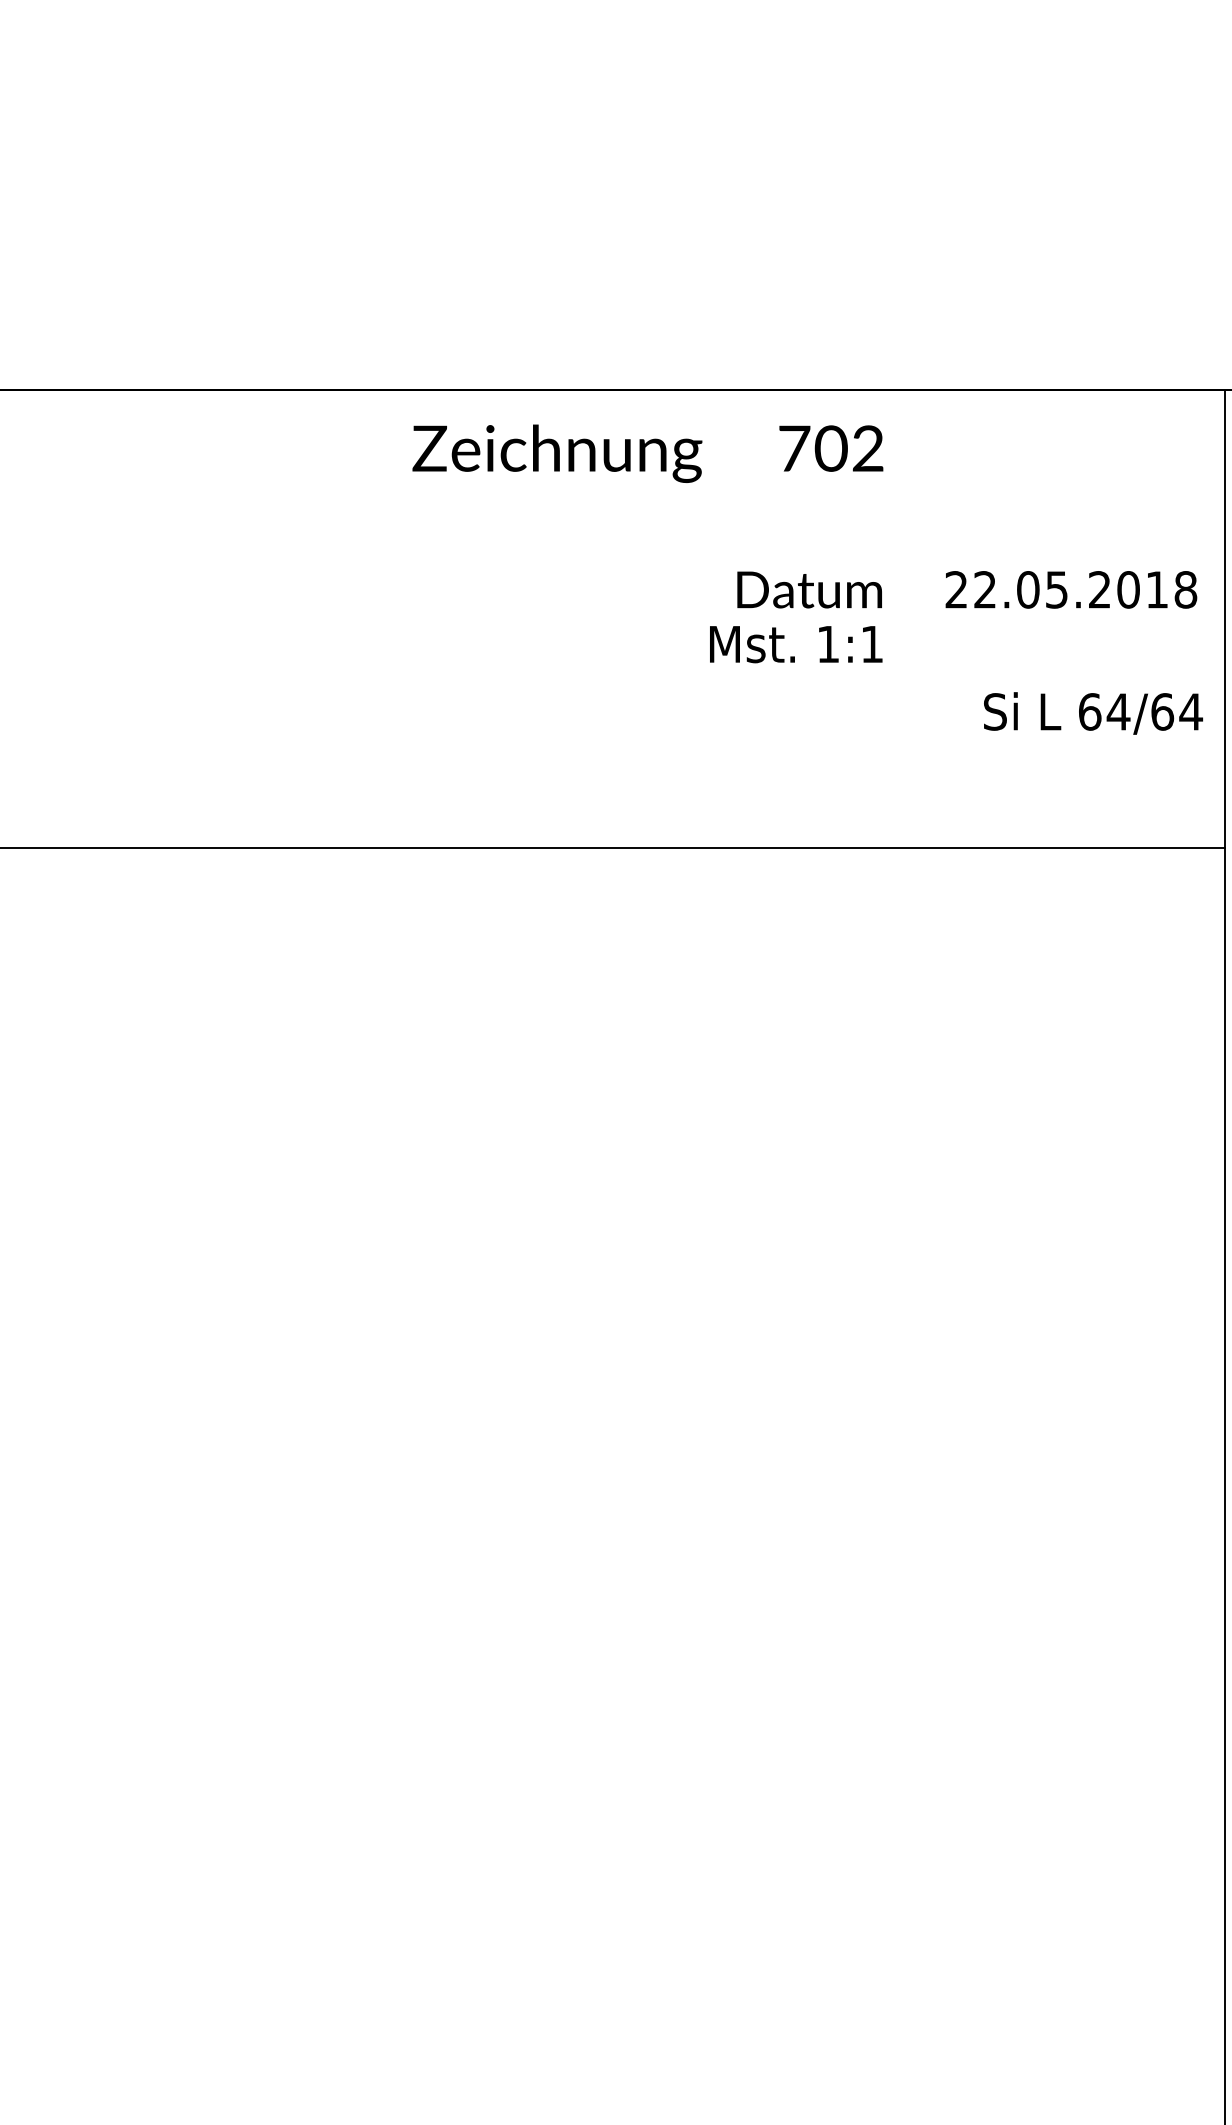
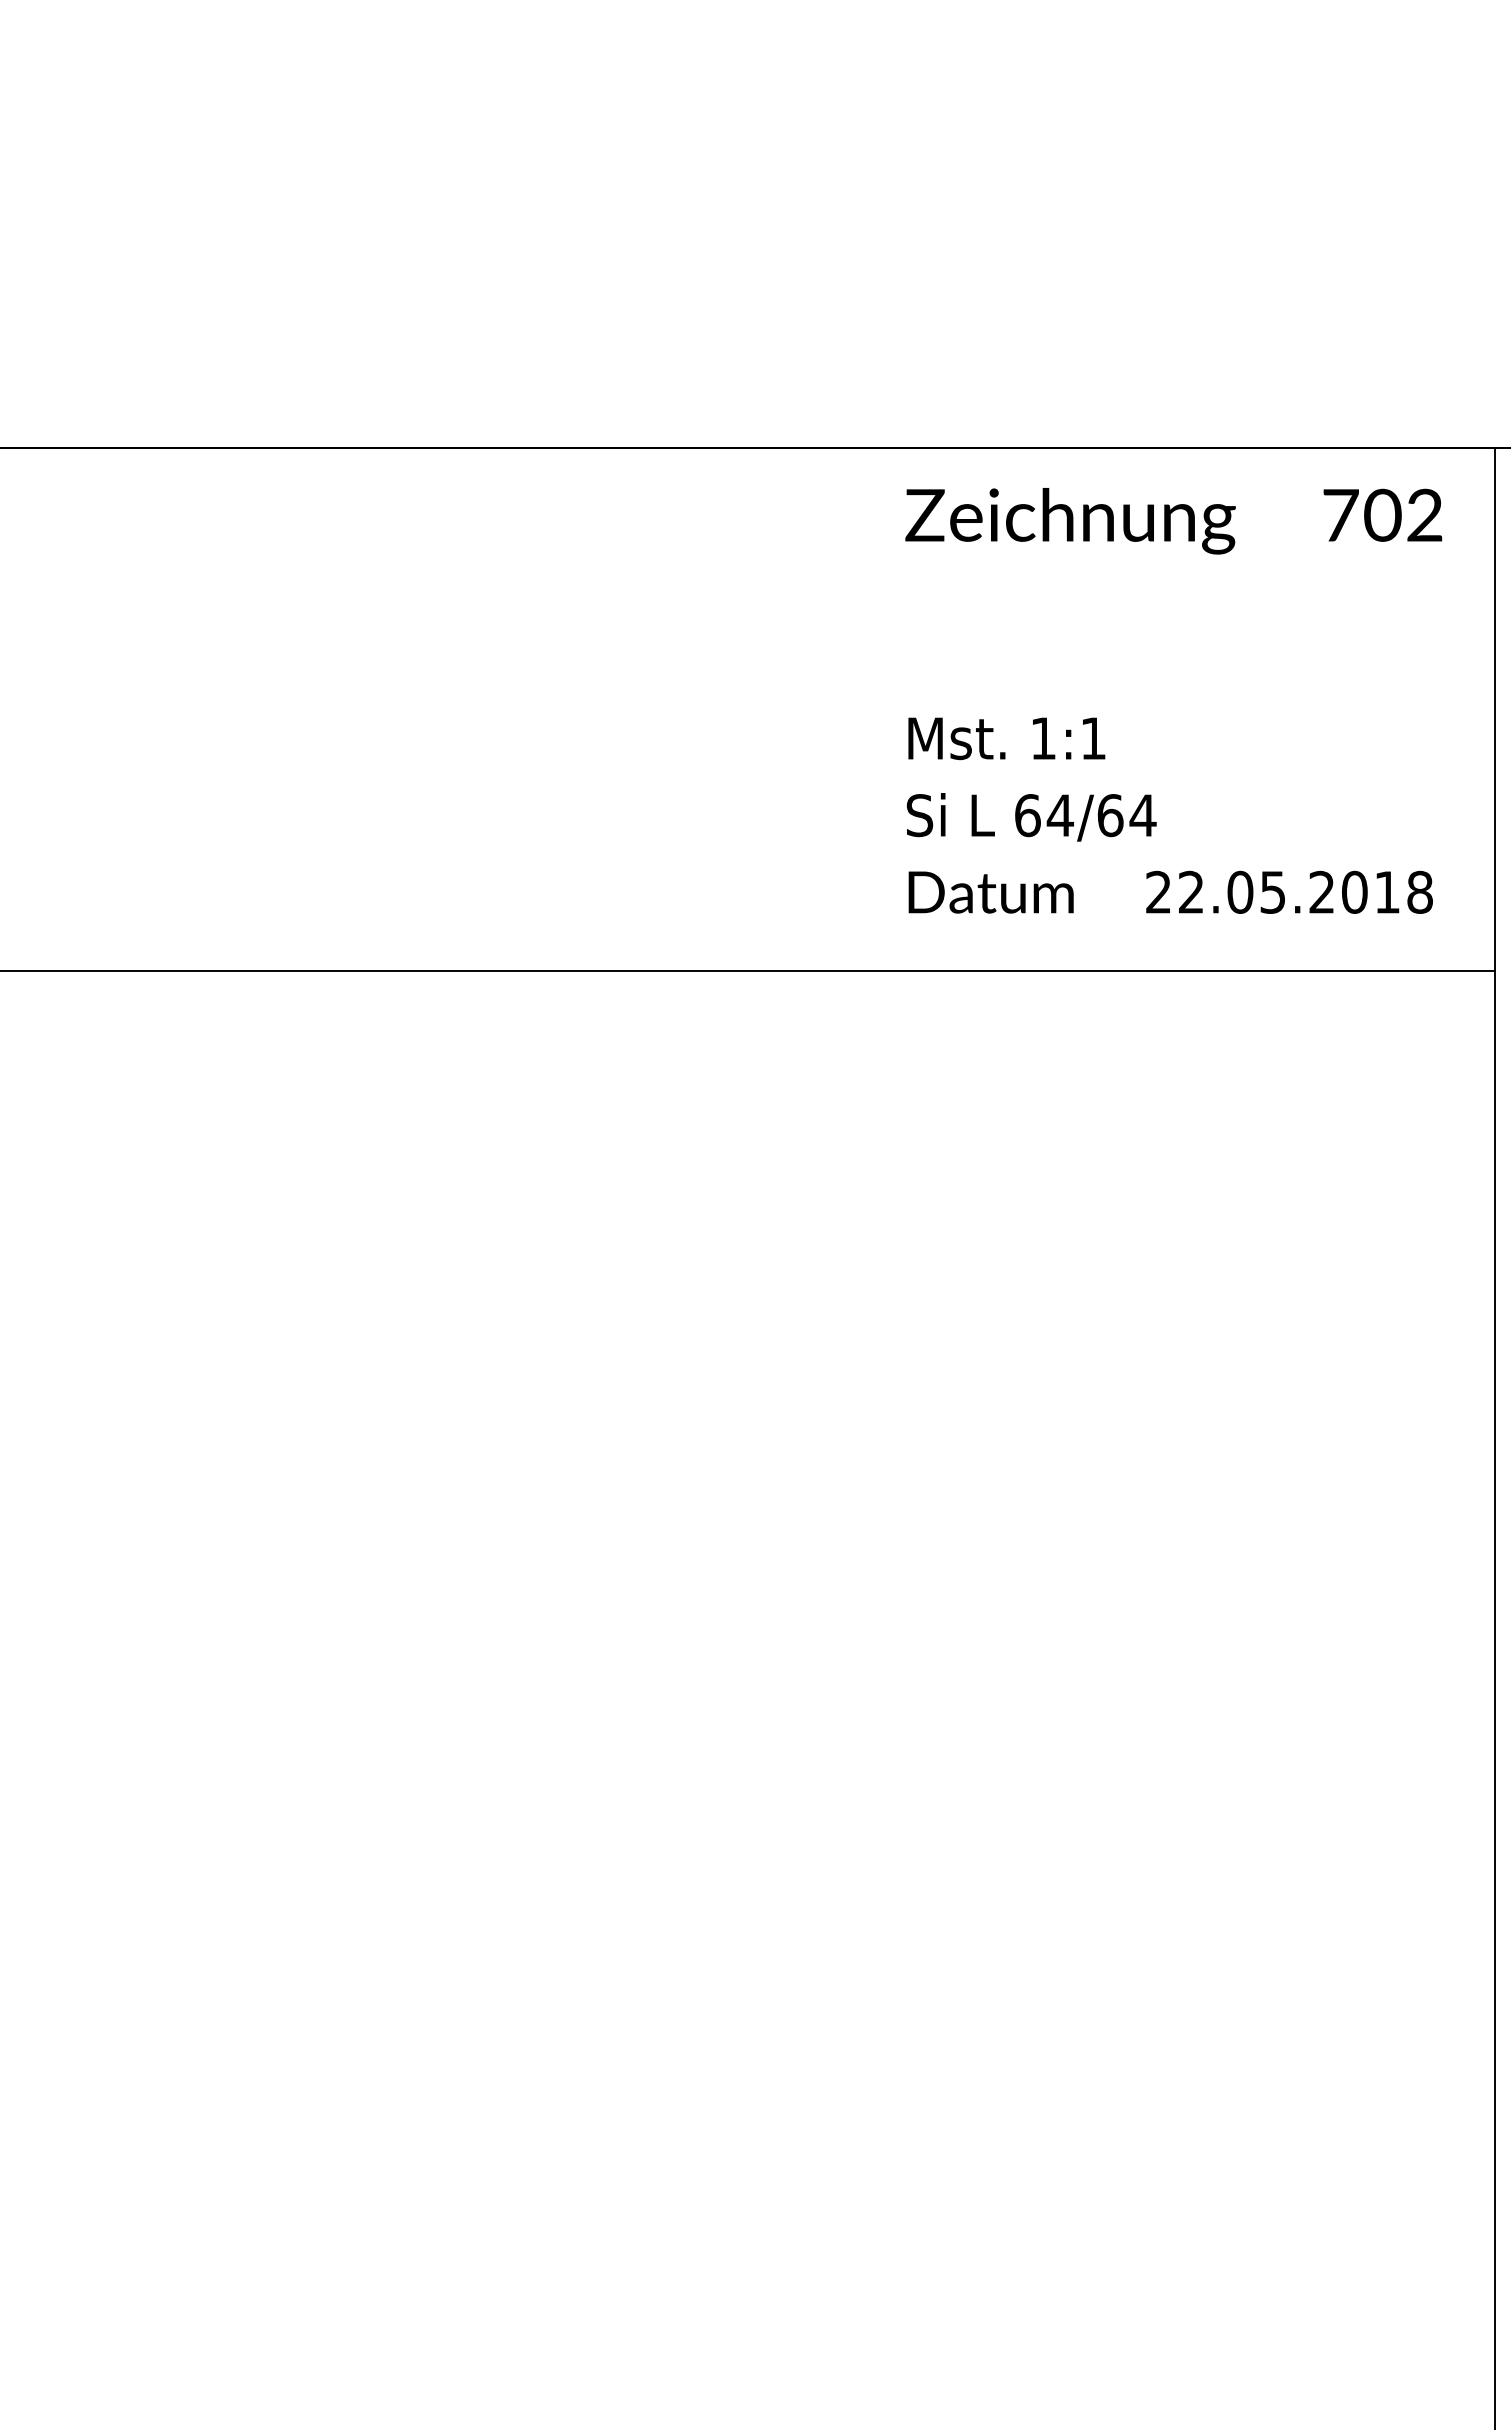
text: (647, 454) -> (1173, 521), moved
text: (966, 589) -> (1170, 891), moved
text: (1093, 713) -> (1031, 817), moved

